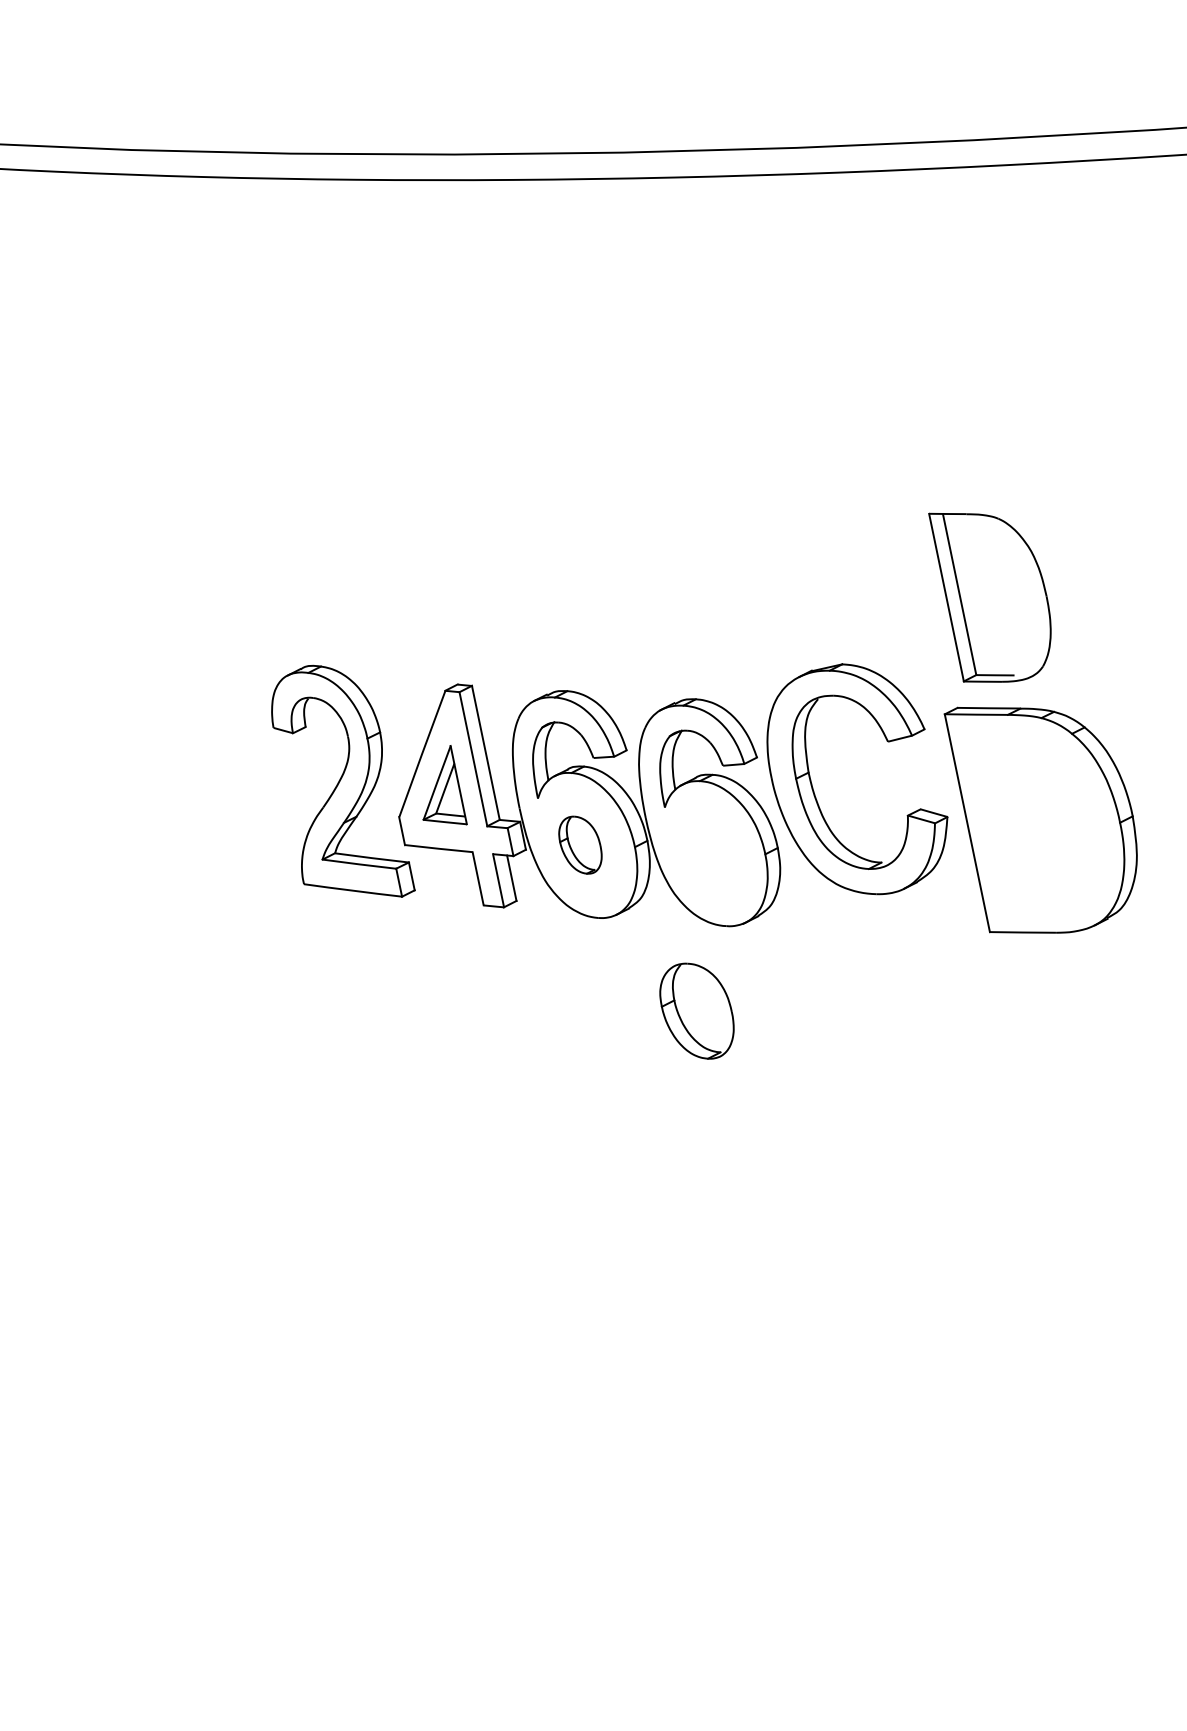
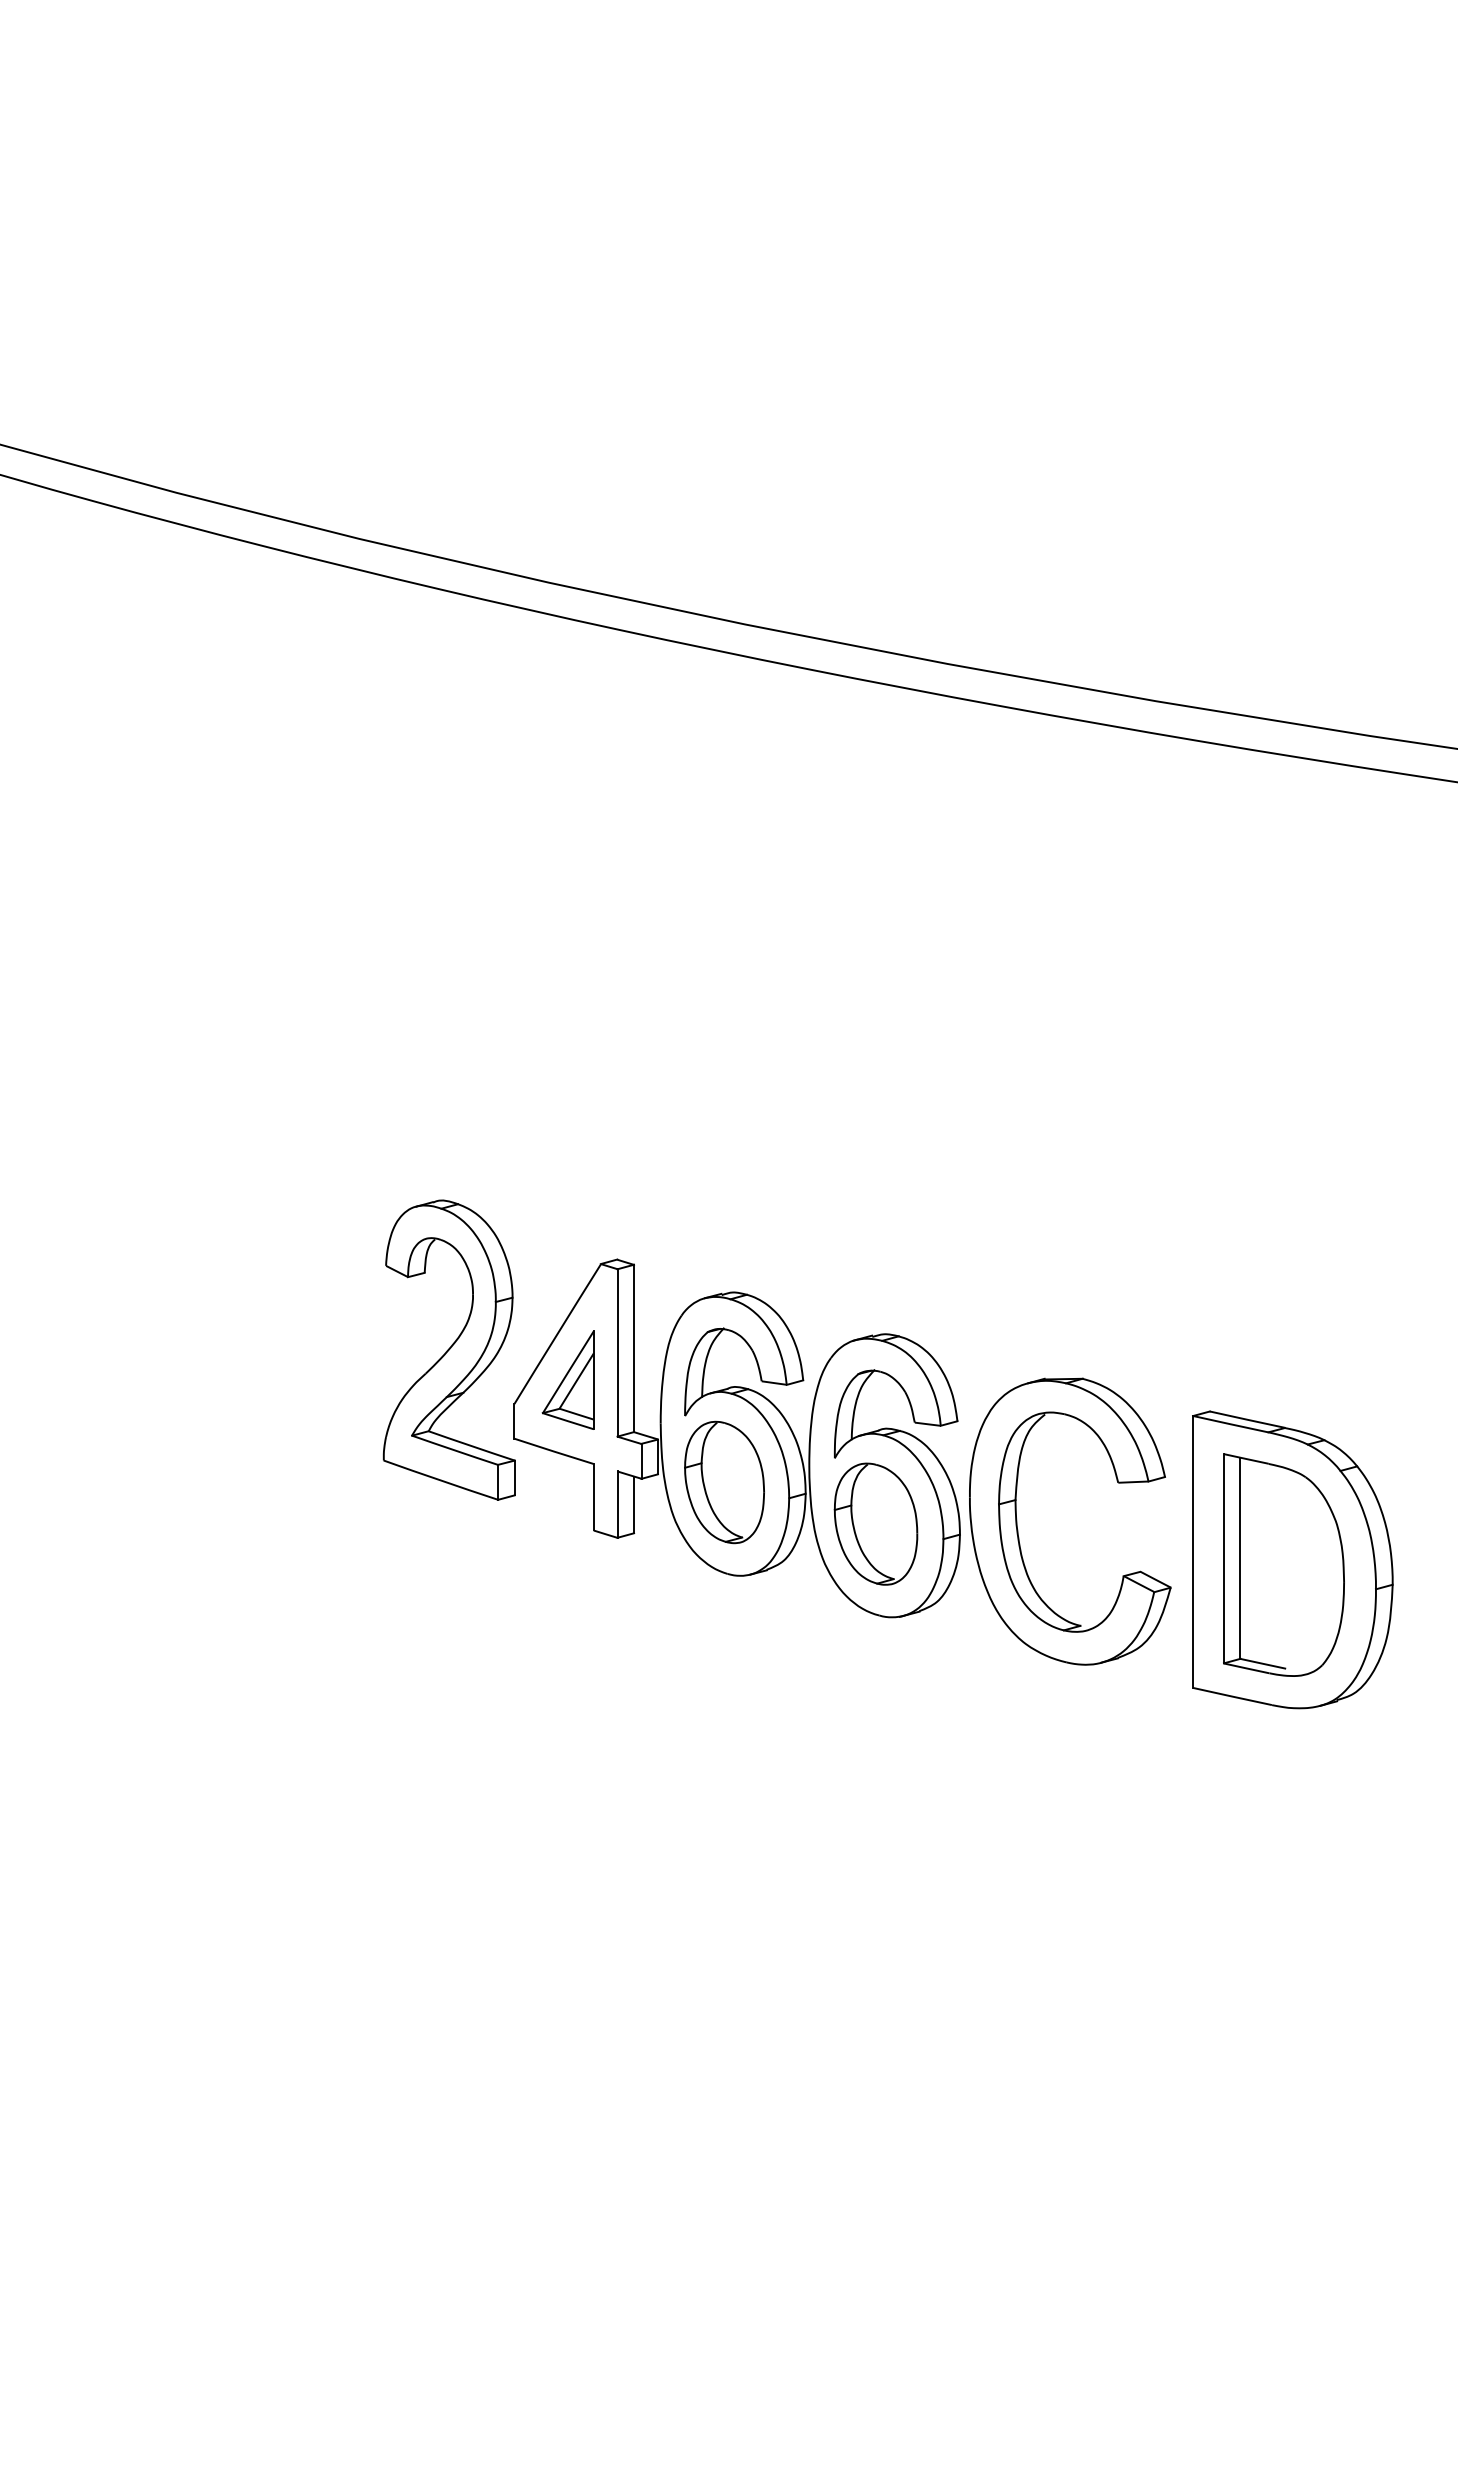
part: (995, 592) -> (1283, 1564), moved
part: (815, 795) -> (1018, 1529), moved
part: (580, 845) -> (724, 1482), size x1.67
part: (696, 1010) -> (875, 1523), moved

